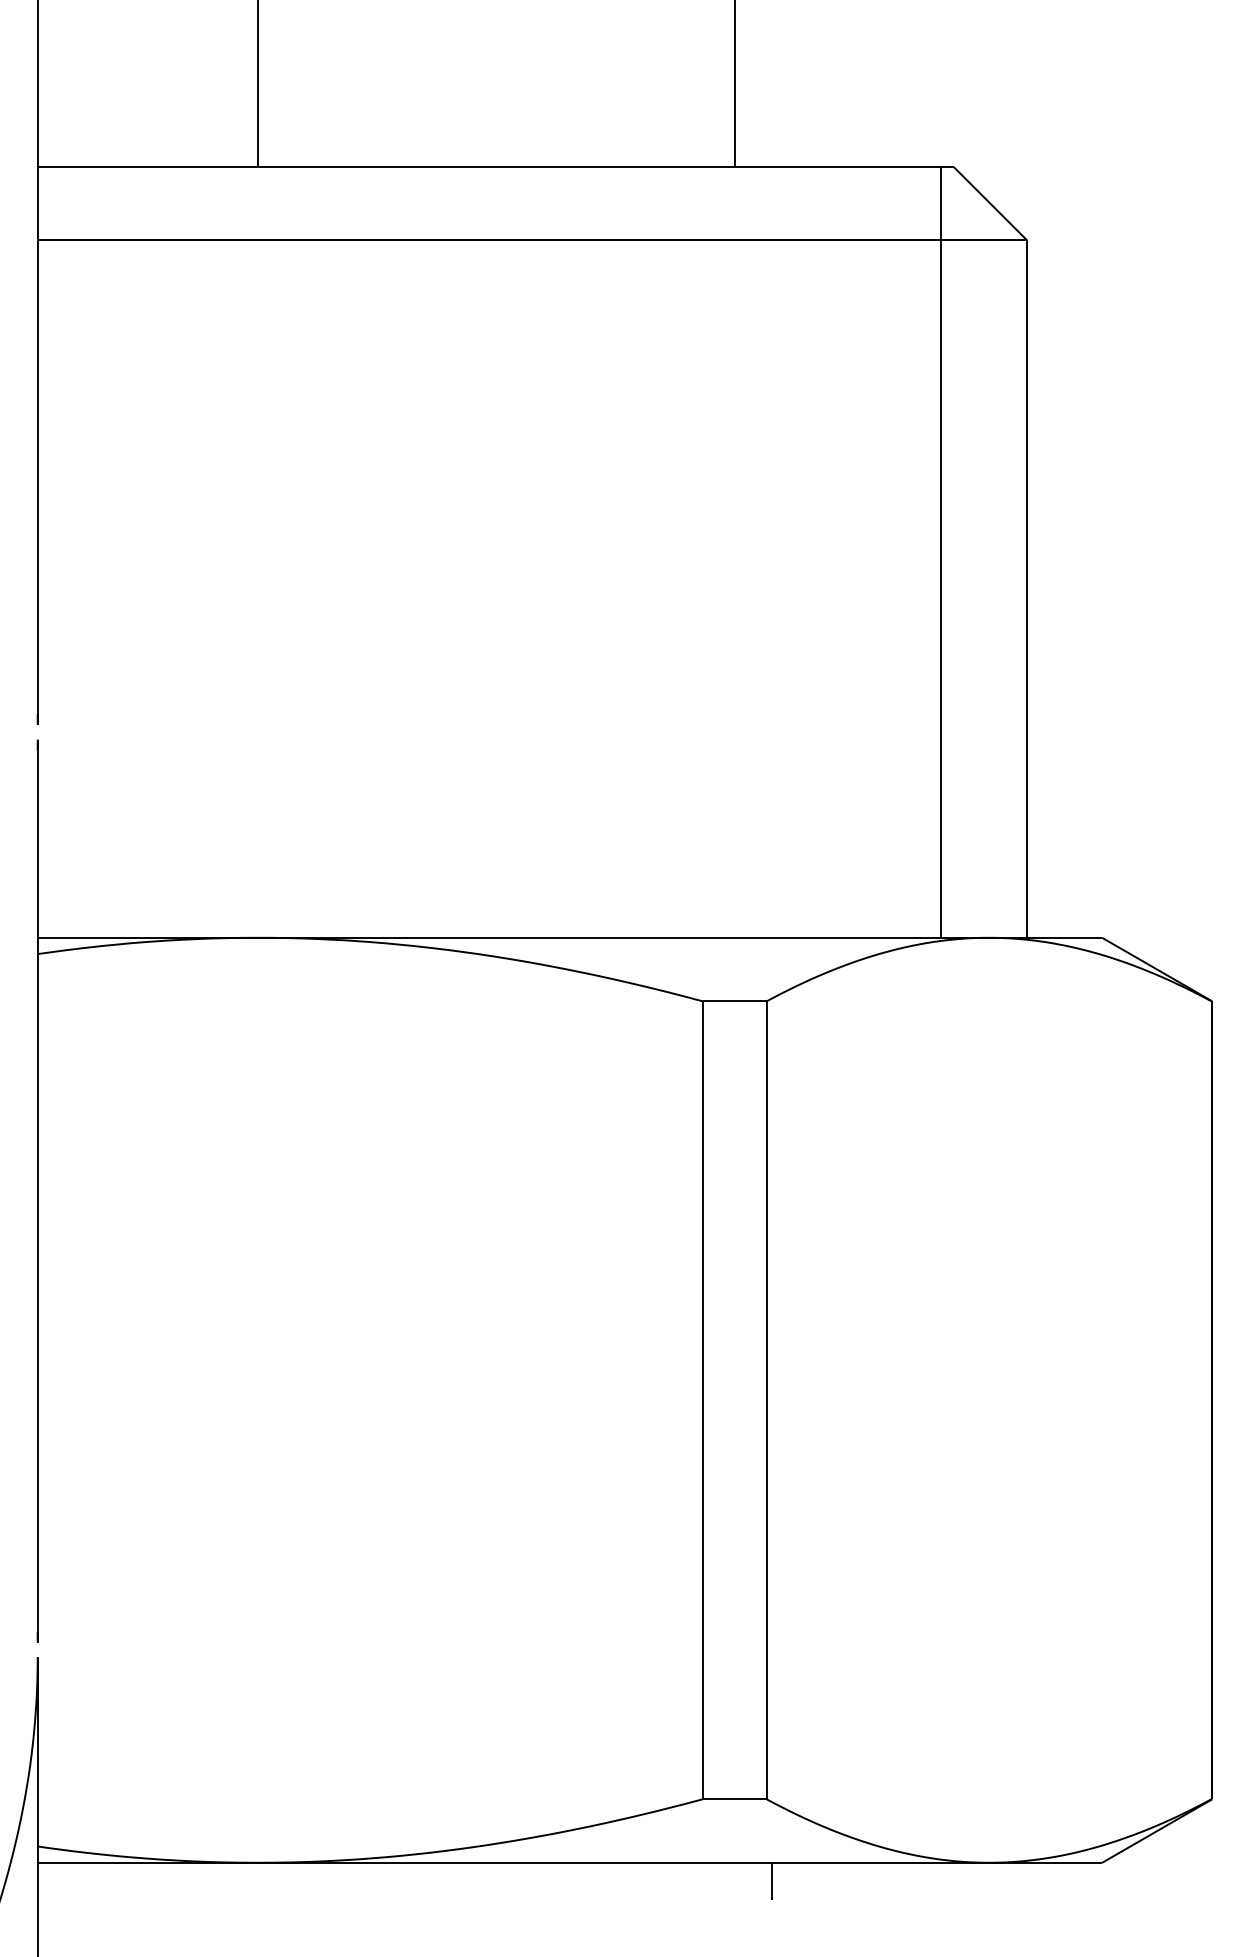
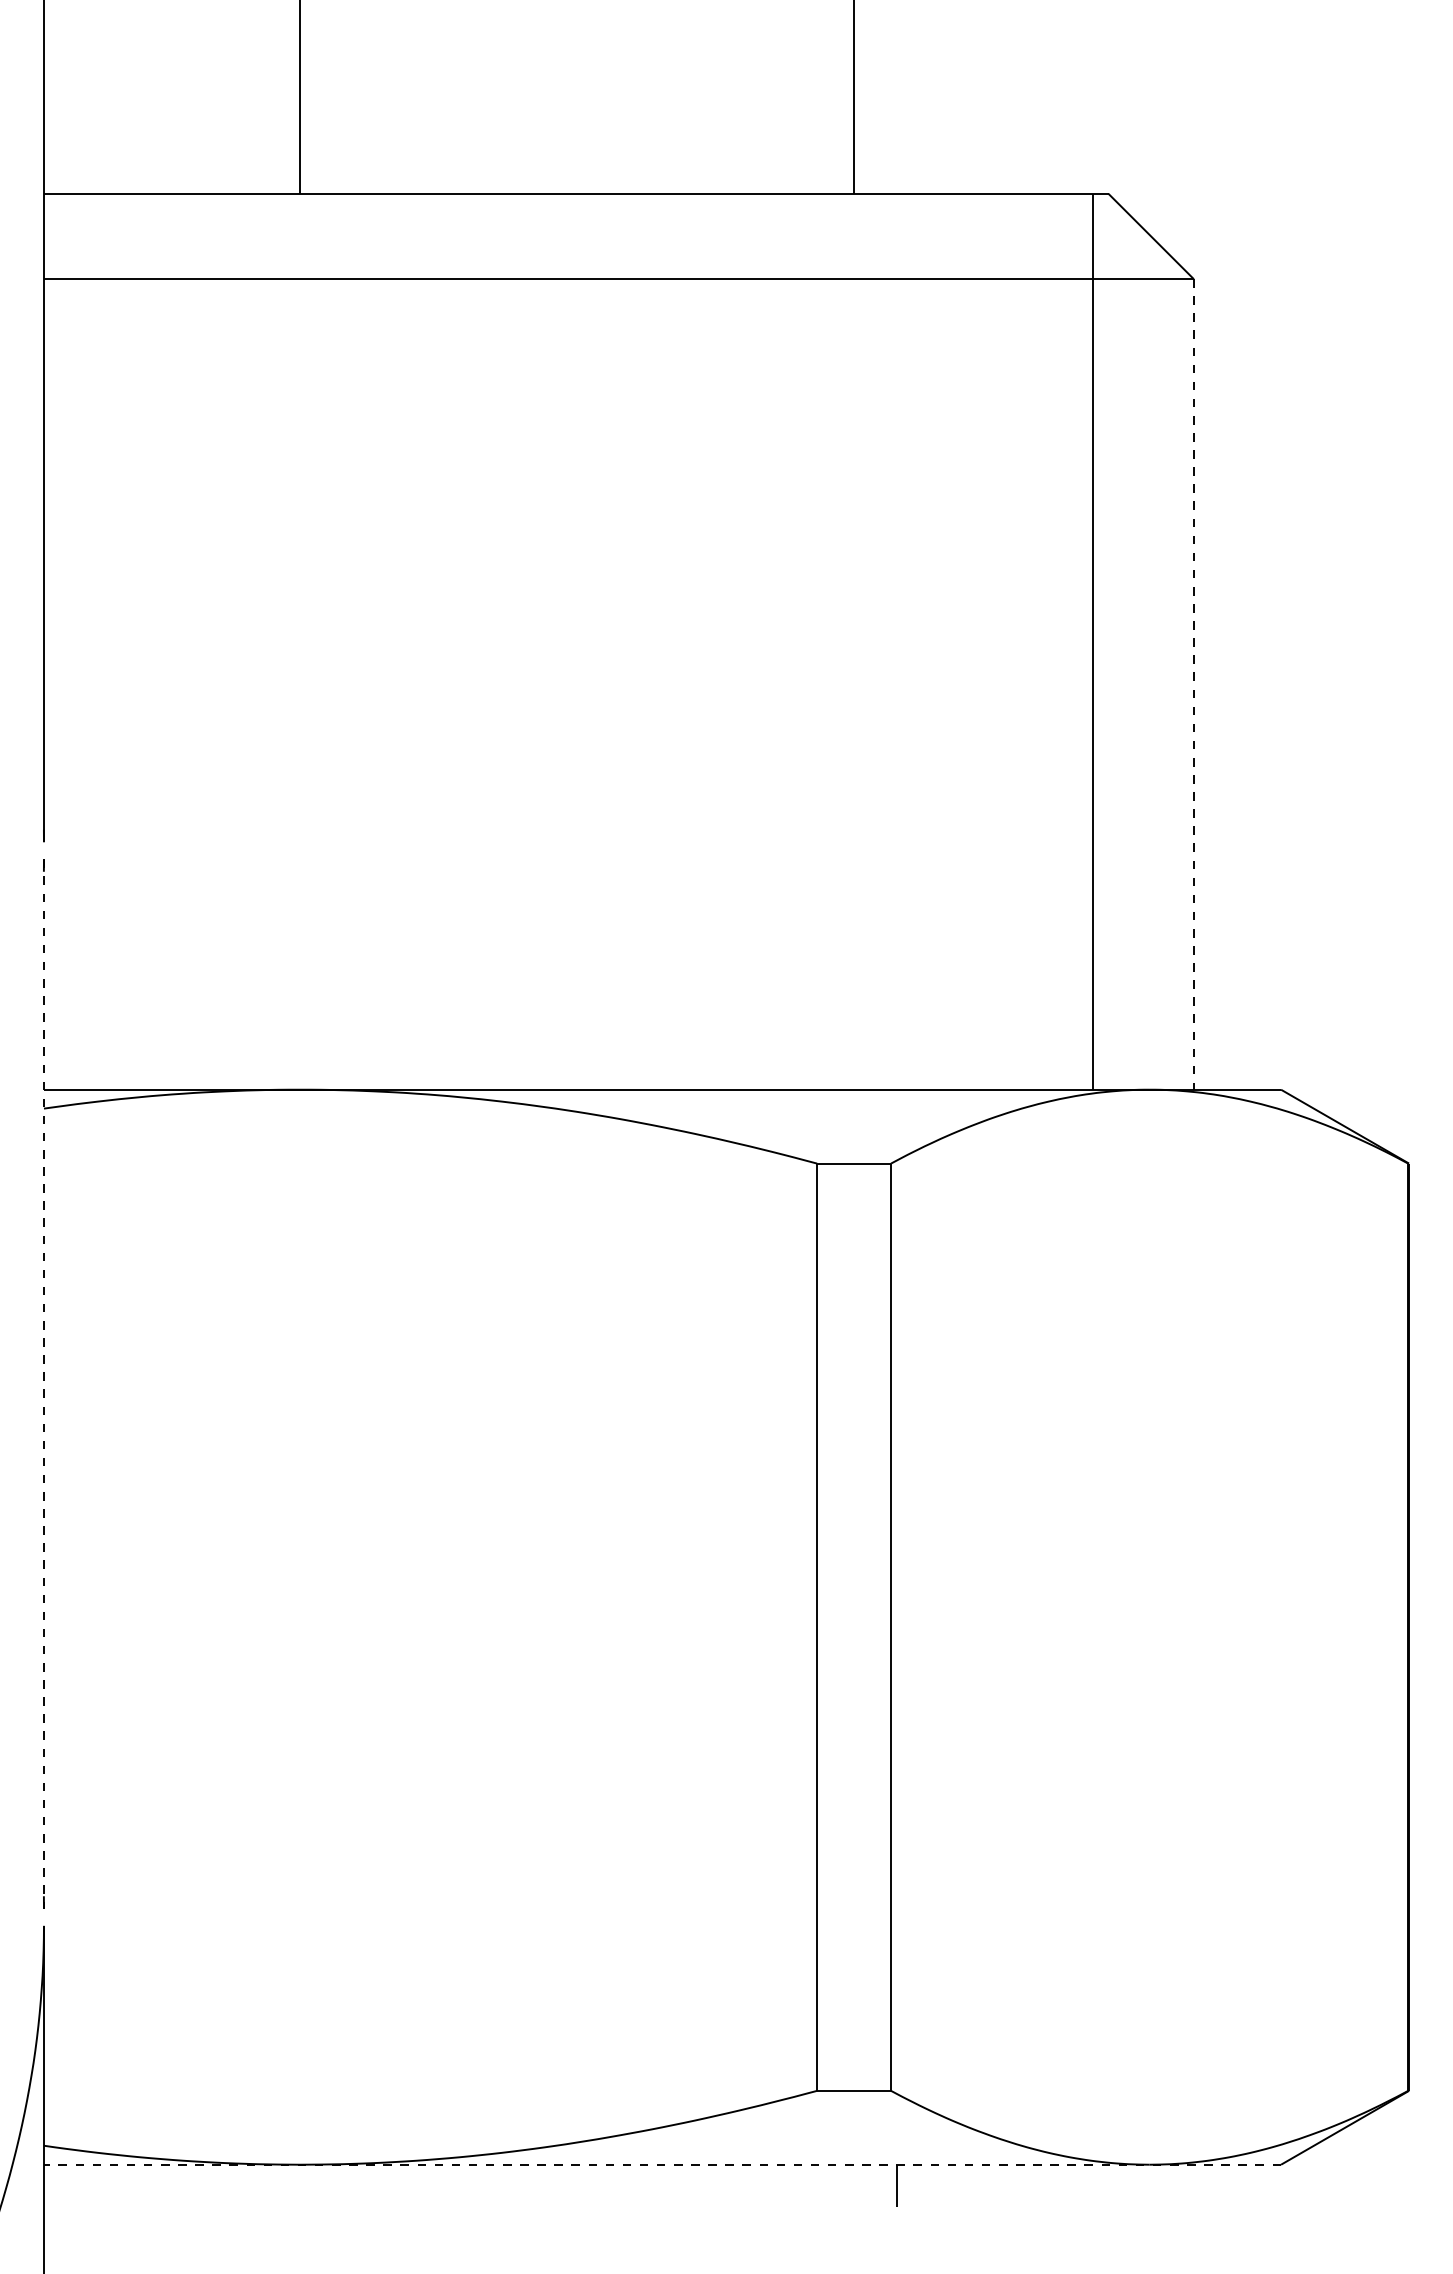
line: (1027, 589) -> (1194, 684), solid -> dashed
line: (37, 1191) -> (43, 1384), solid -> dashed
line: (569, 1862) -> (661, 2164), solid -> dashed

